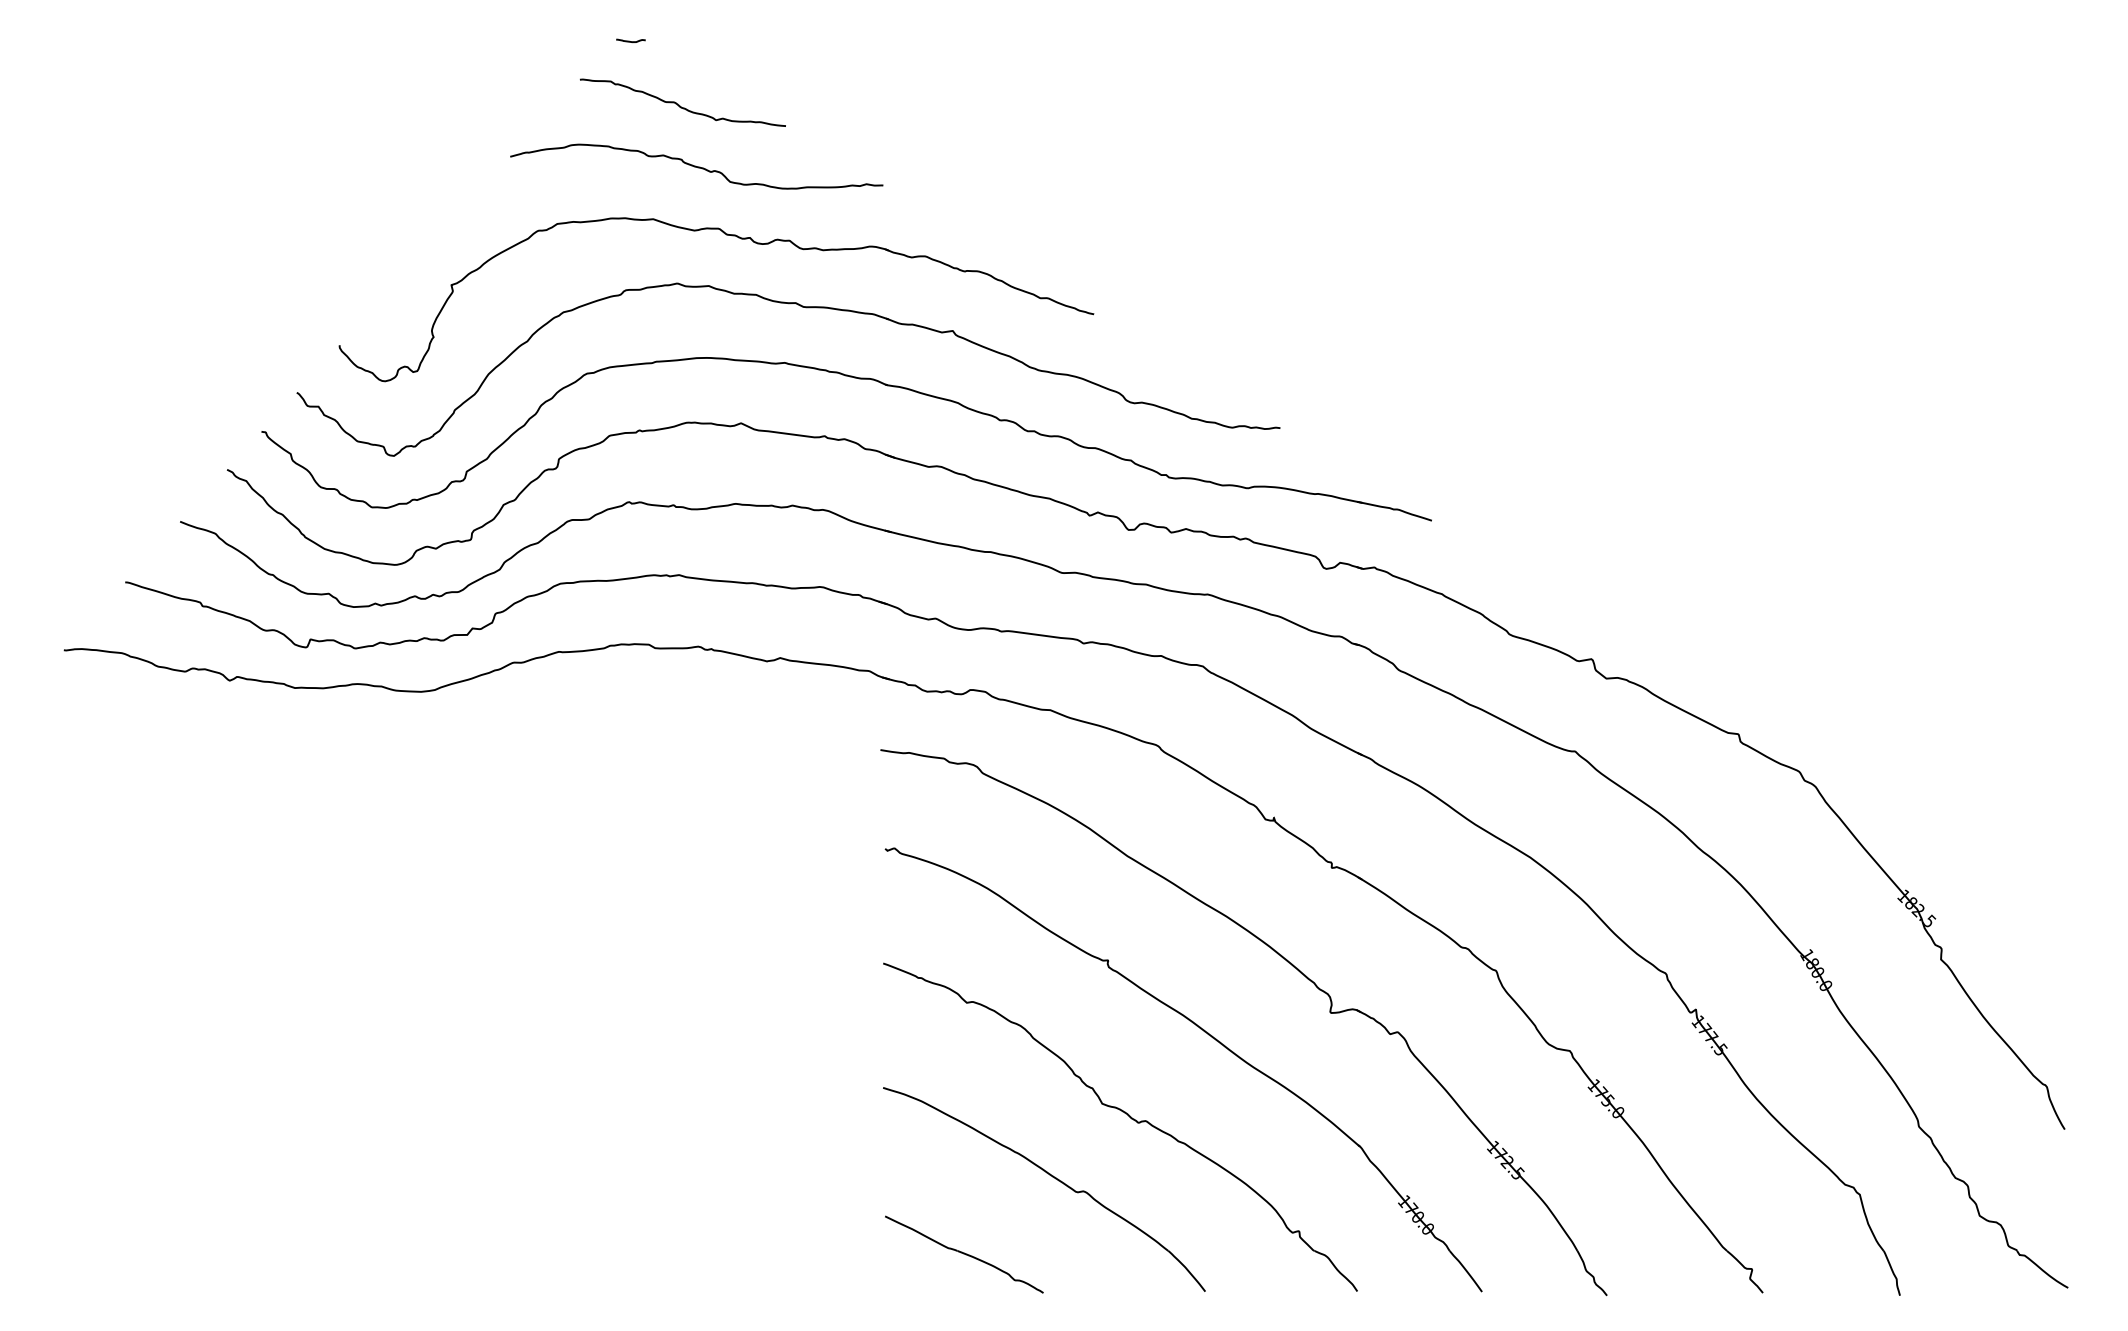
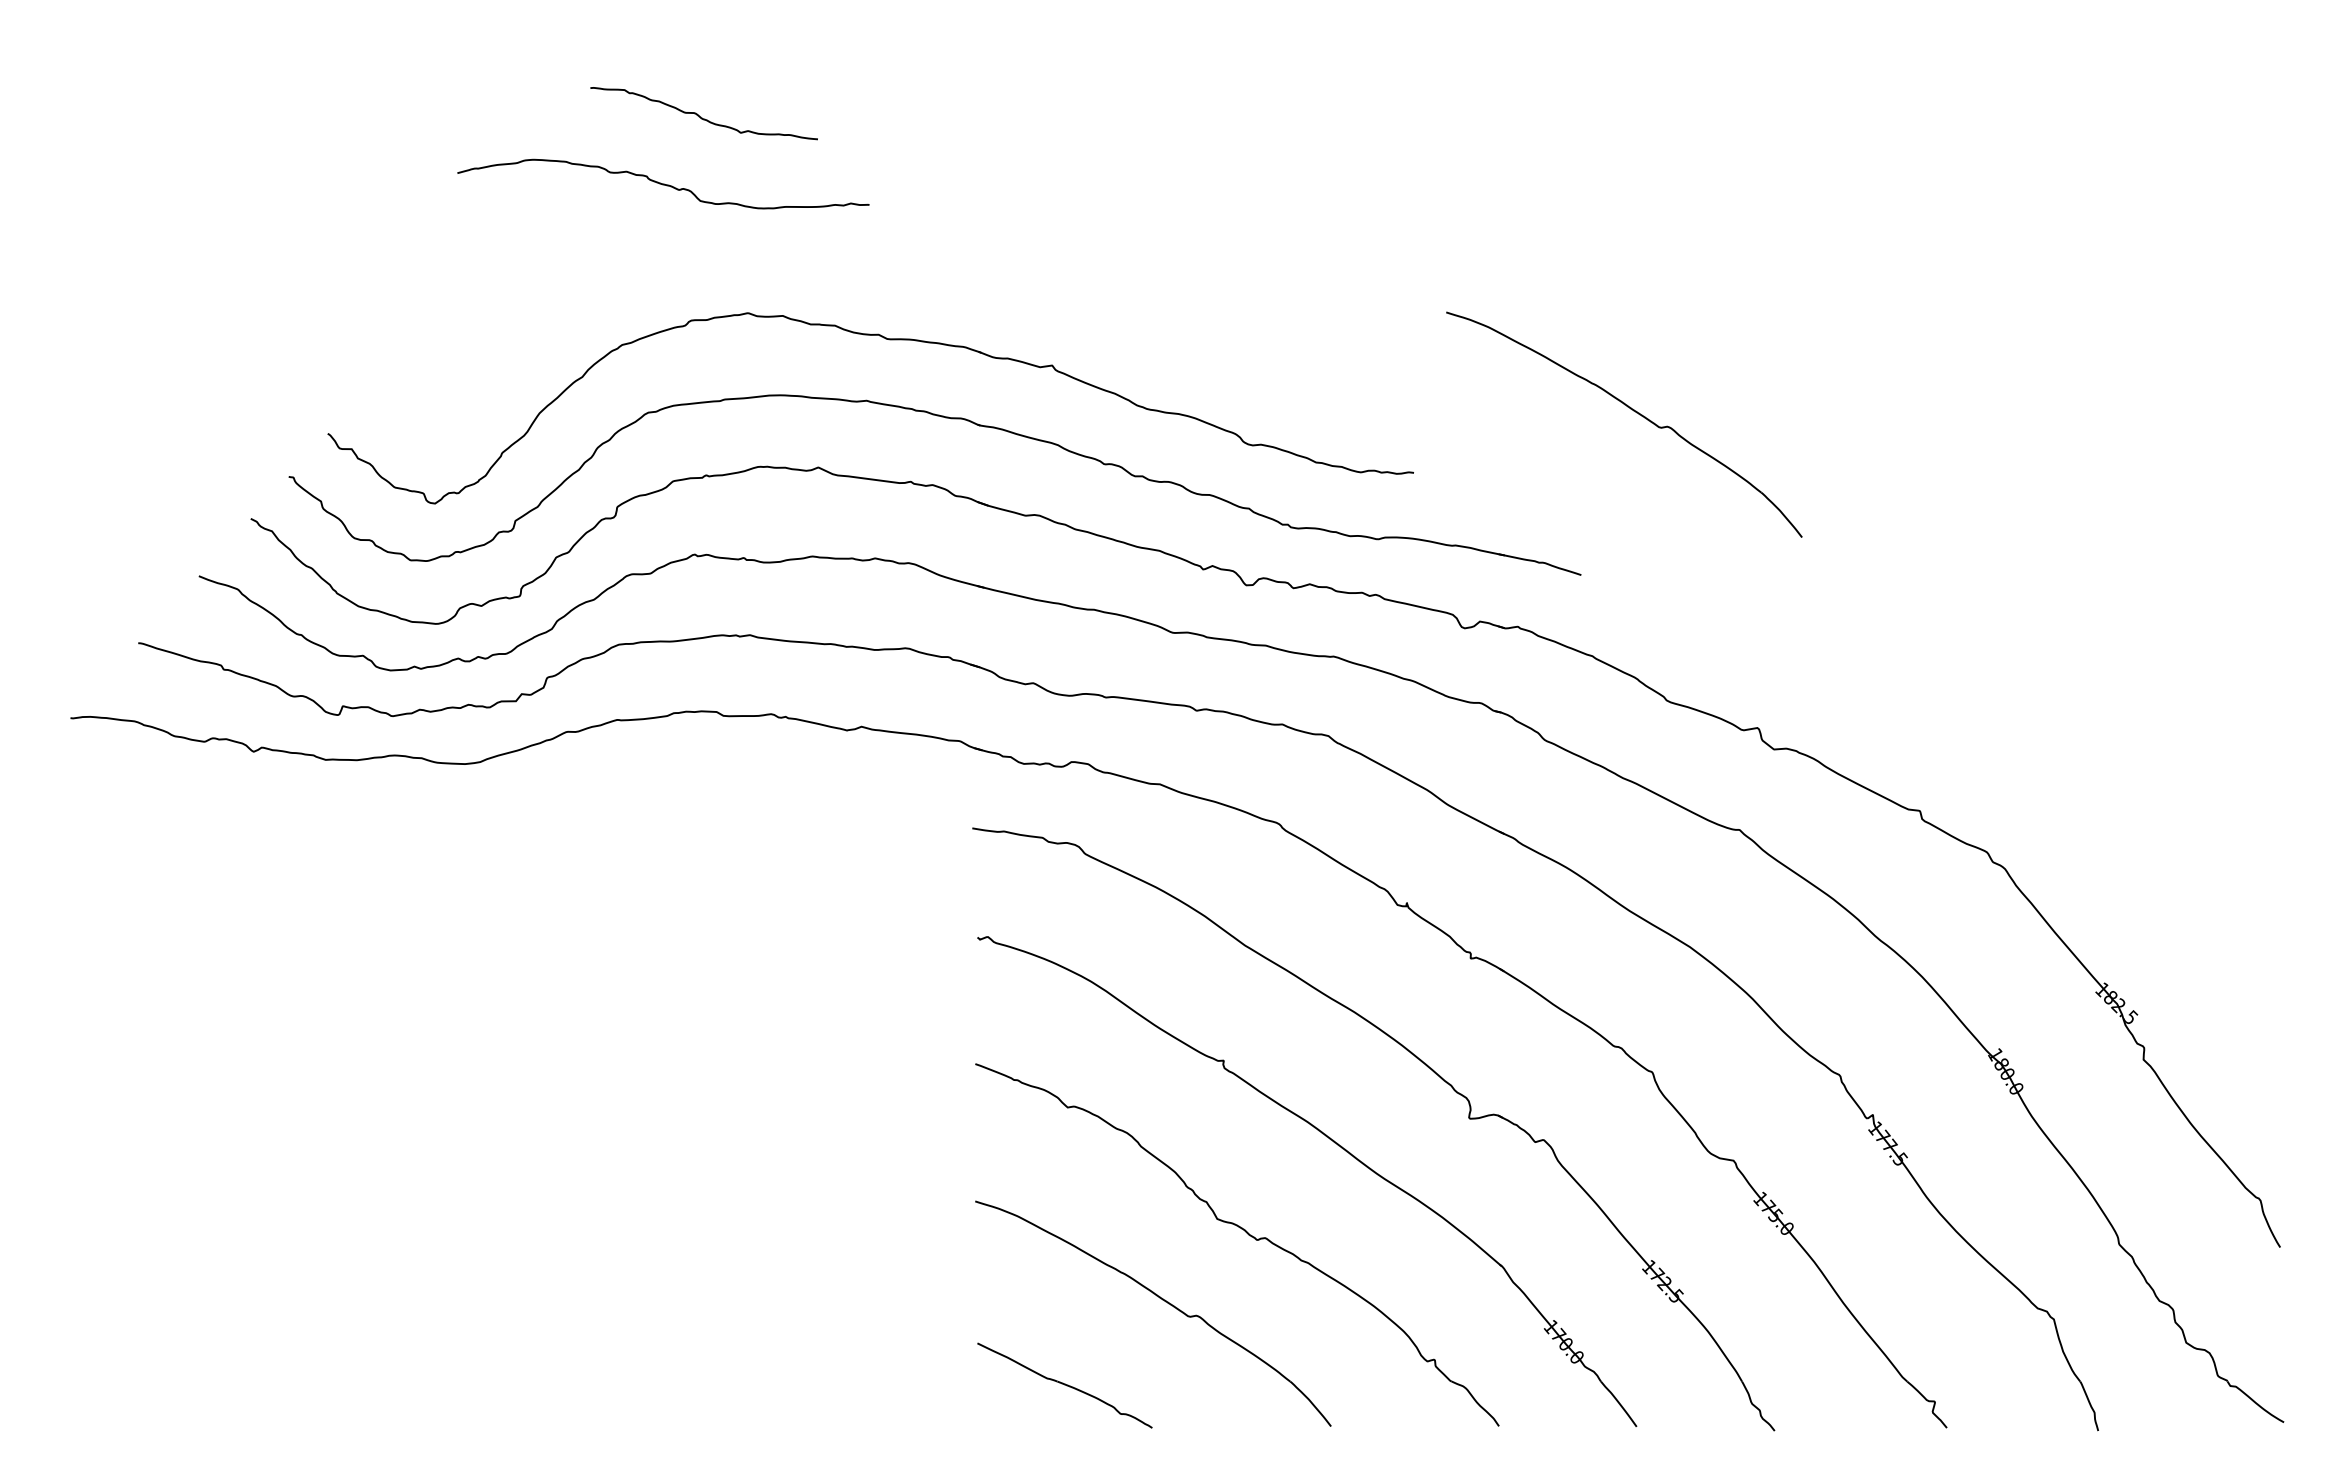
curve: (630, 41) -> (696, 45), removed
curve: (681, 106) -> (702, 117), moved
curve: (696, 166) -> (663, 183), moved
part: (727, 235) -> (803, 260), removed
part: (1479, 372) -> (1633, 411), added

